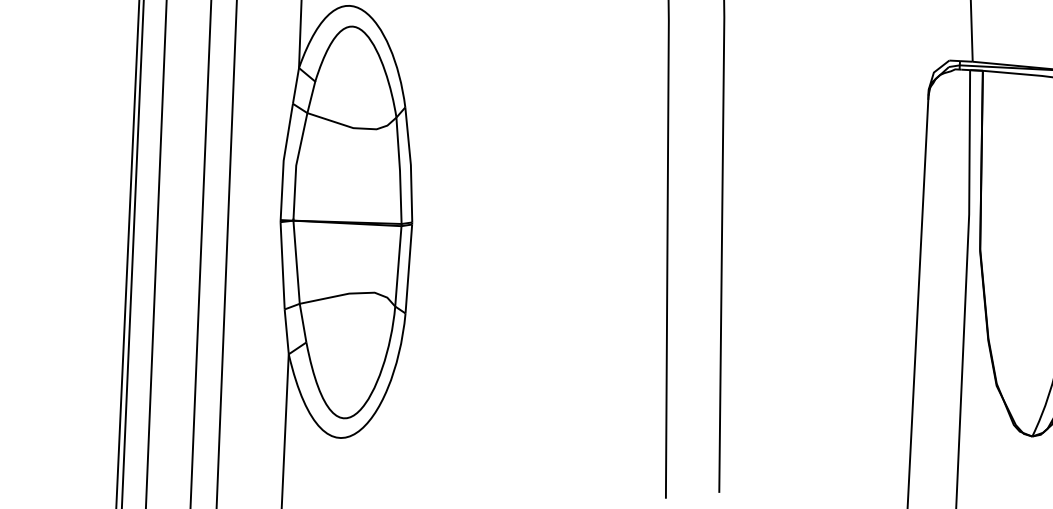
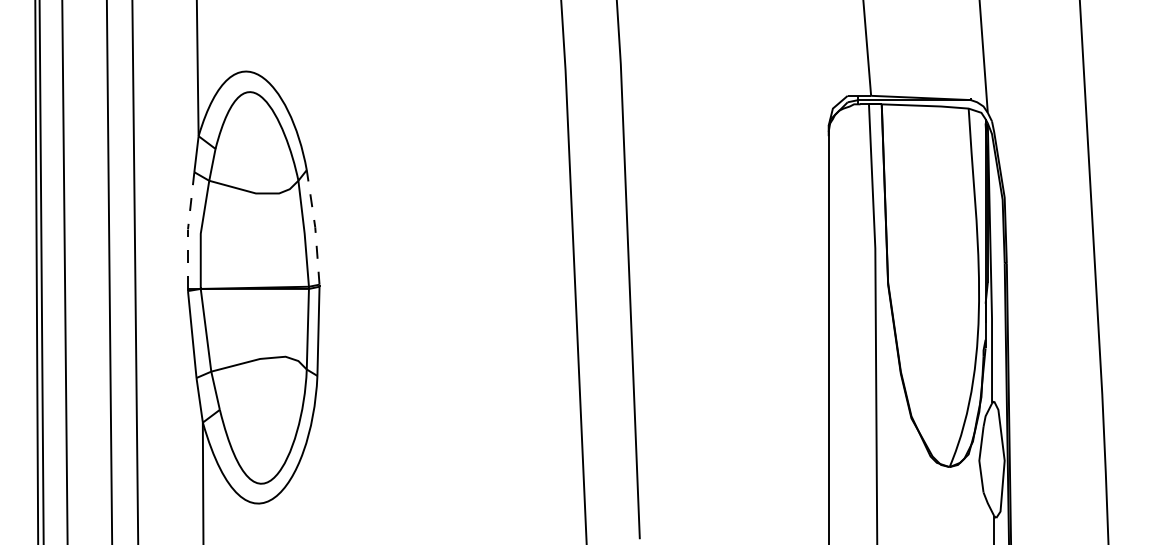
line: (283, 161) -> (187, 230), solid -> dashed
line: (411, 165) -> (315, 227), solid -> dashed

